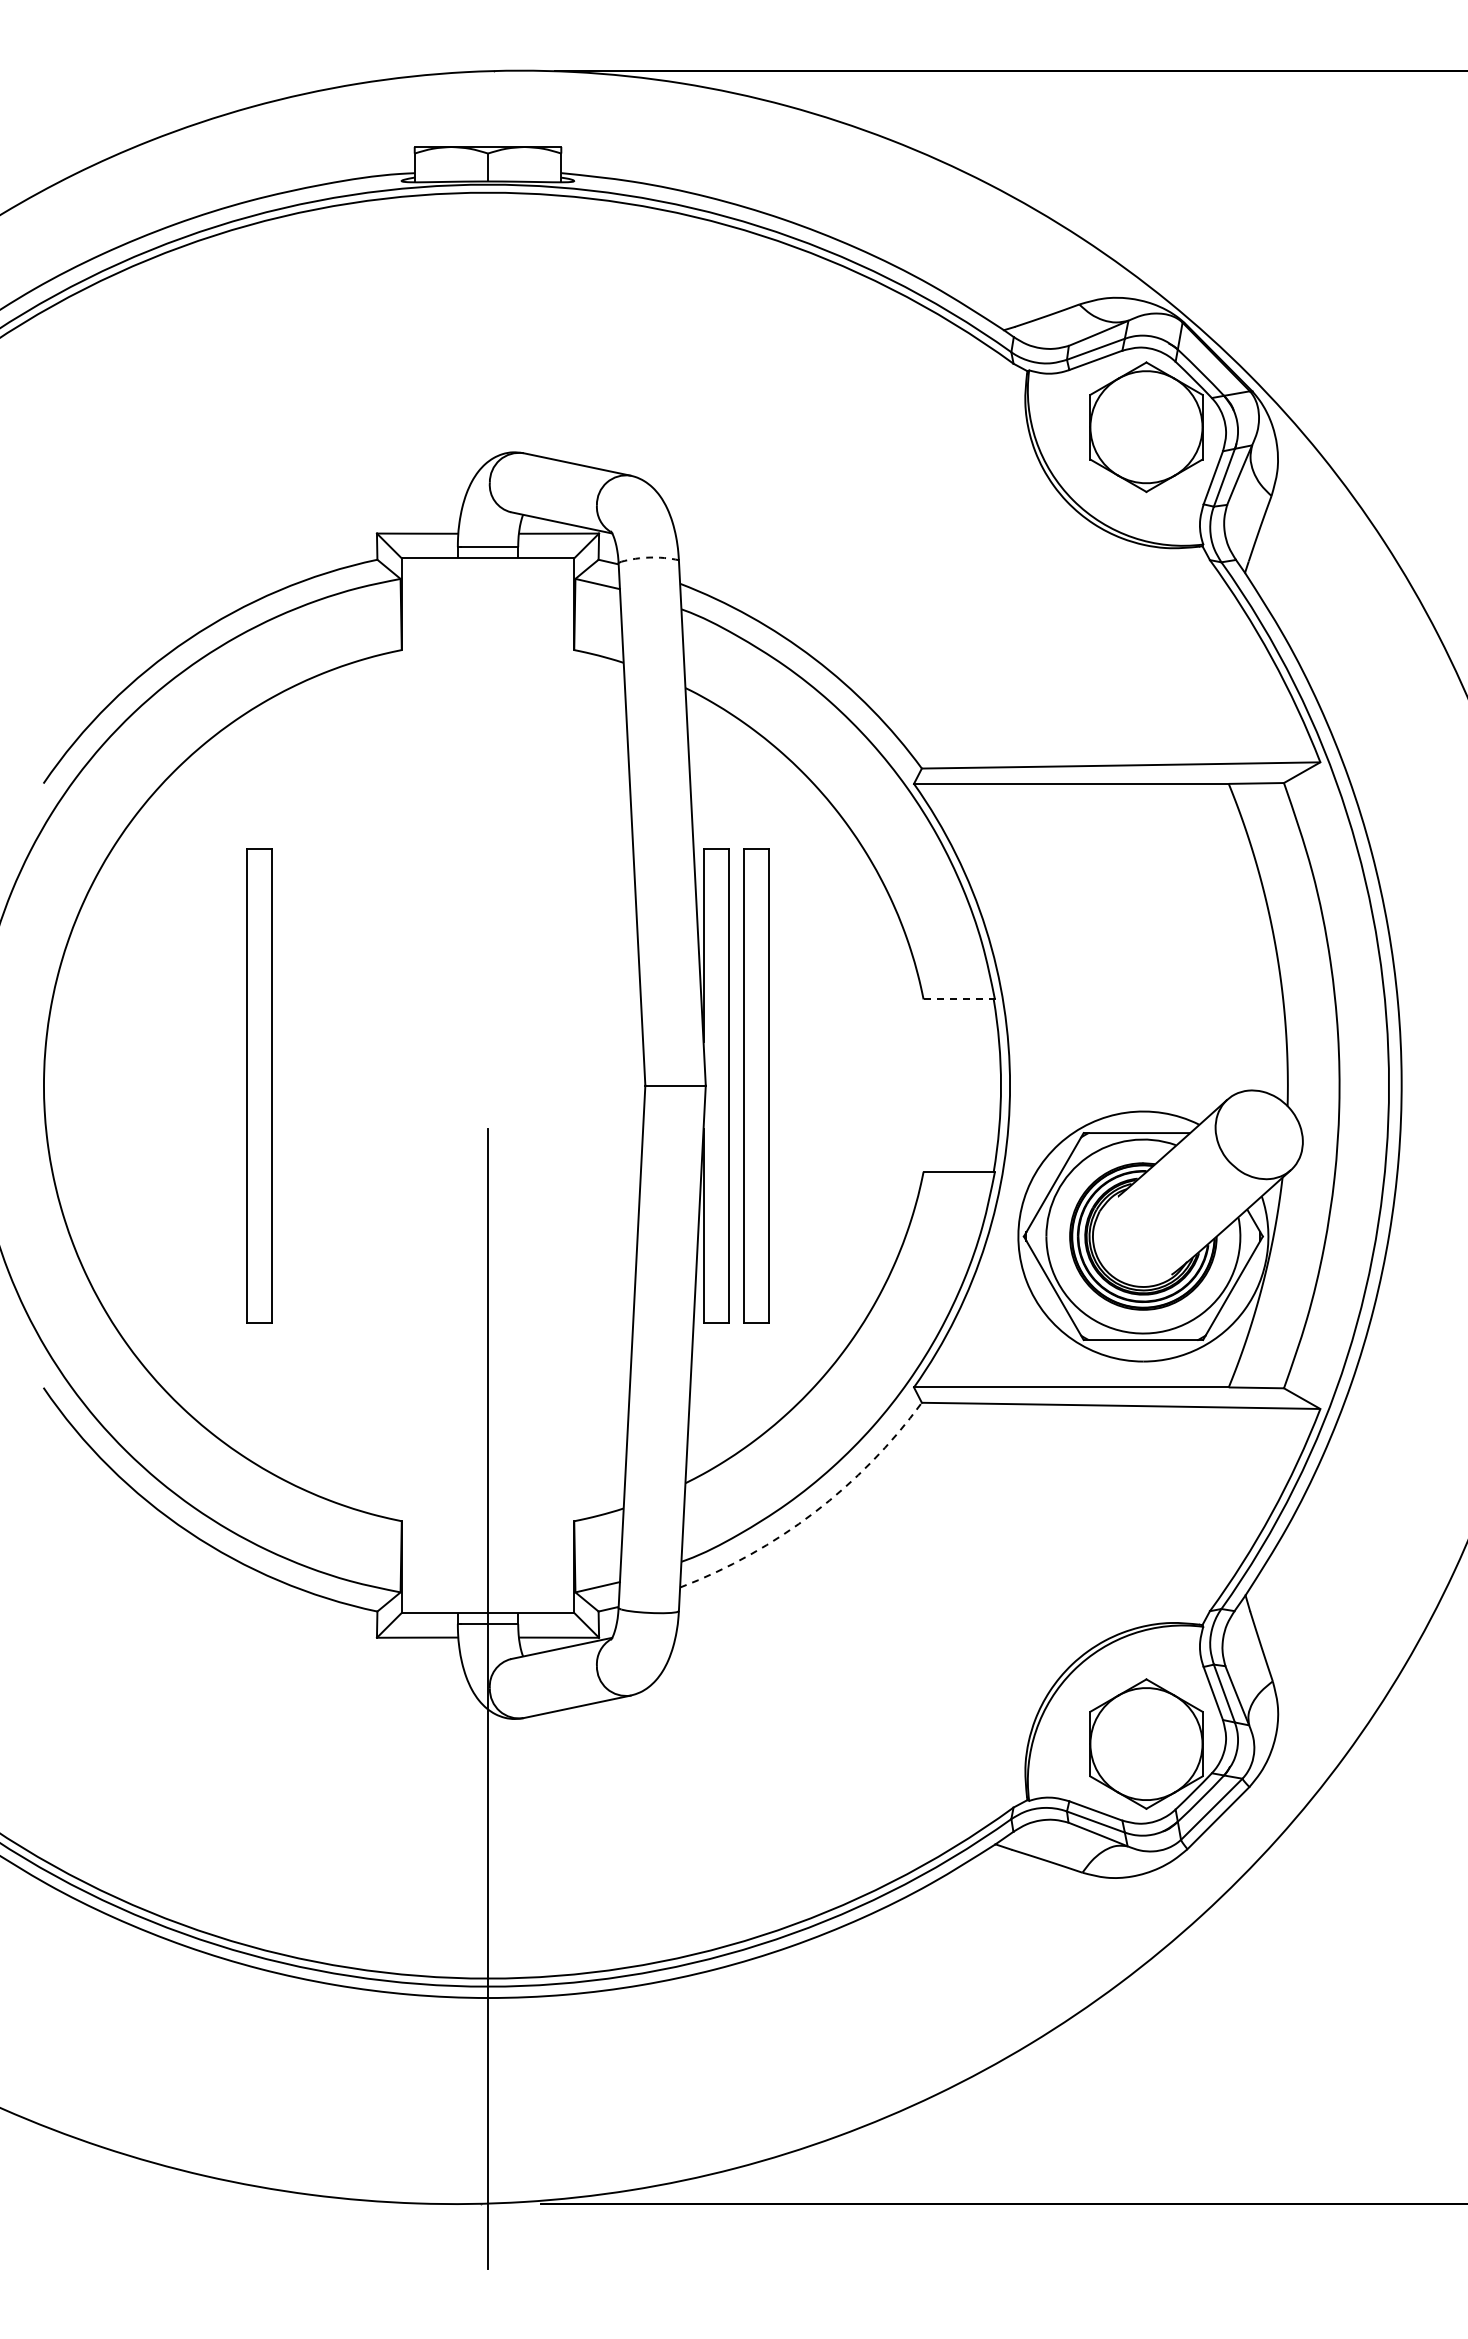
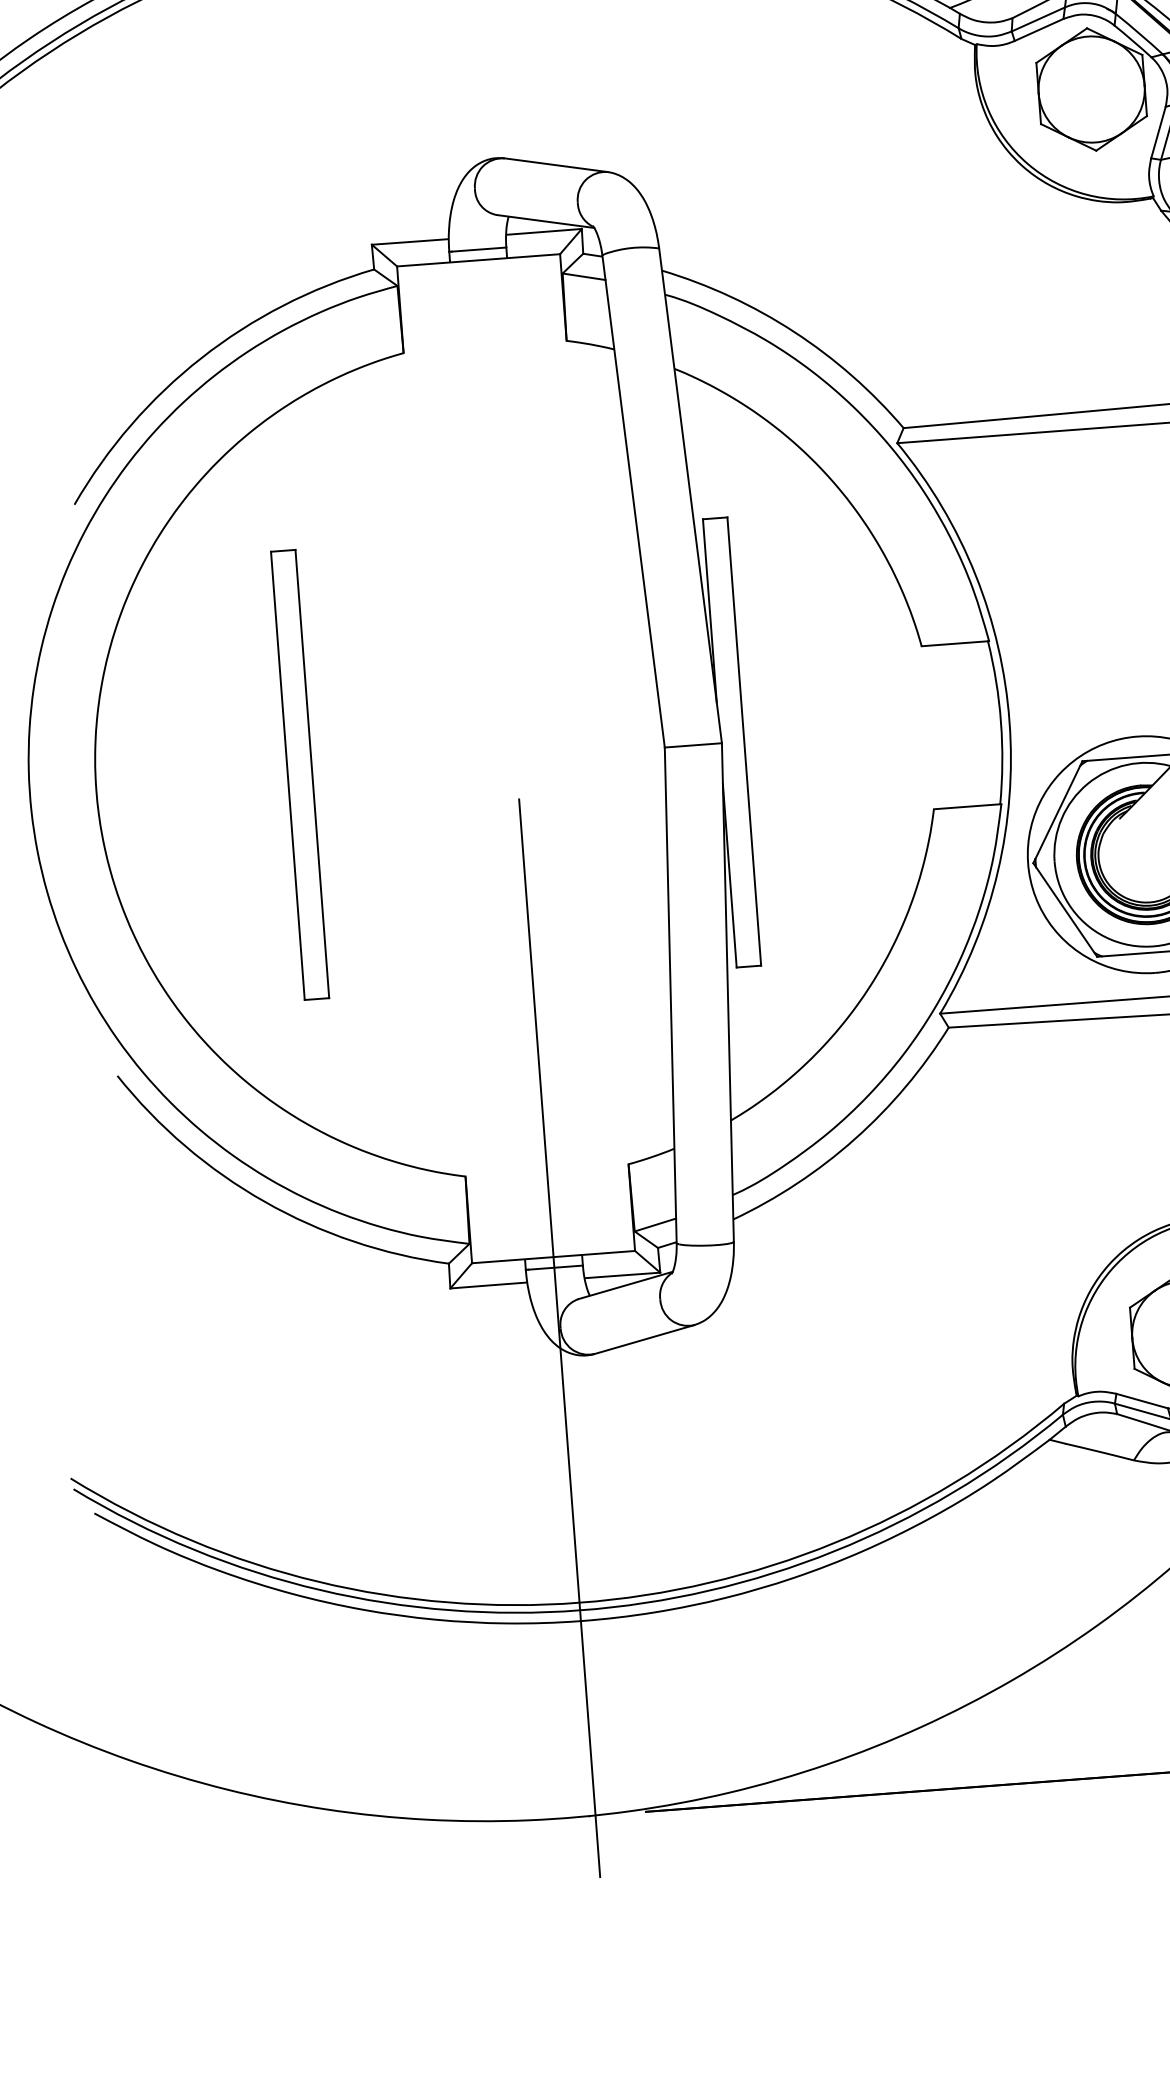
arc: (650, 557) -> (632, 247), dashed -> solid
line: (959, 999) -> (955, 643), dashed -> solid
part: (756, 1085) -> (769, 739), removed
arc: (814, 1512) -> (855, 1138), dashed -> solid

